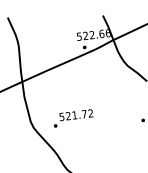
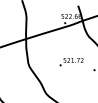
text: (73, 119) -> (71, 62), moved

